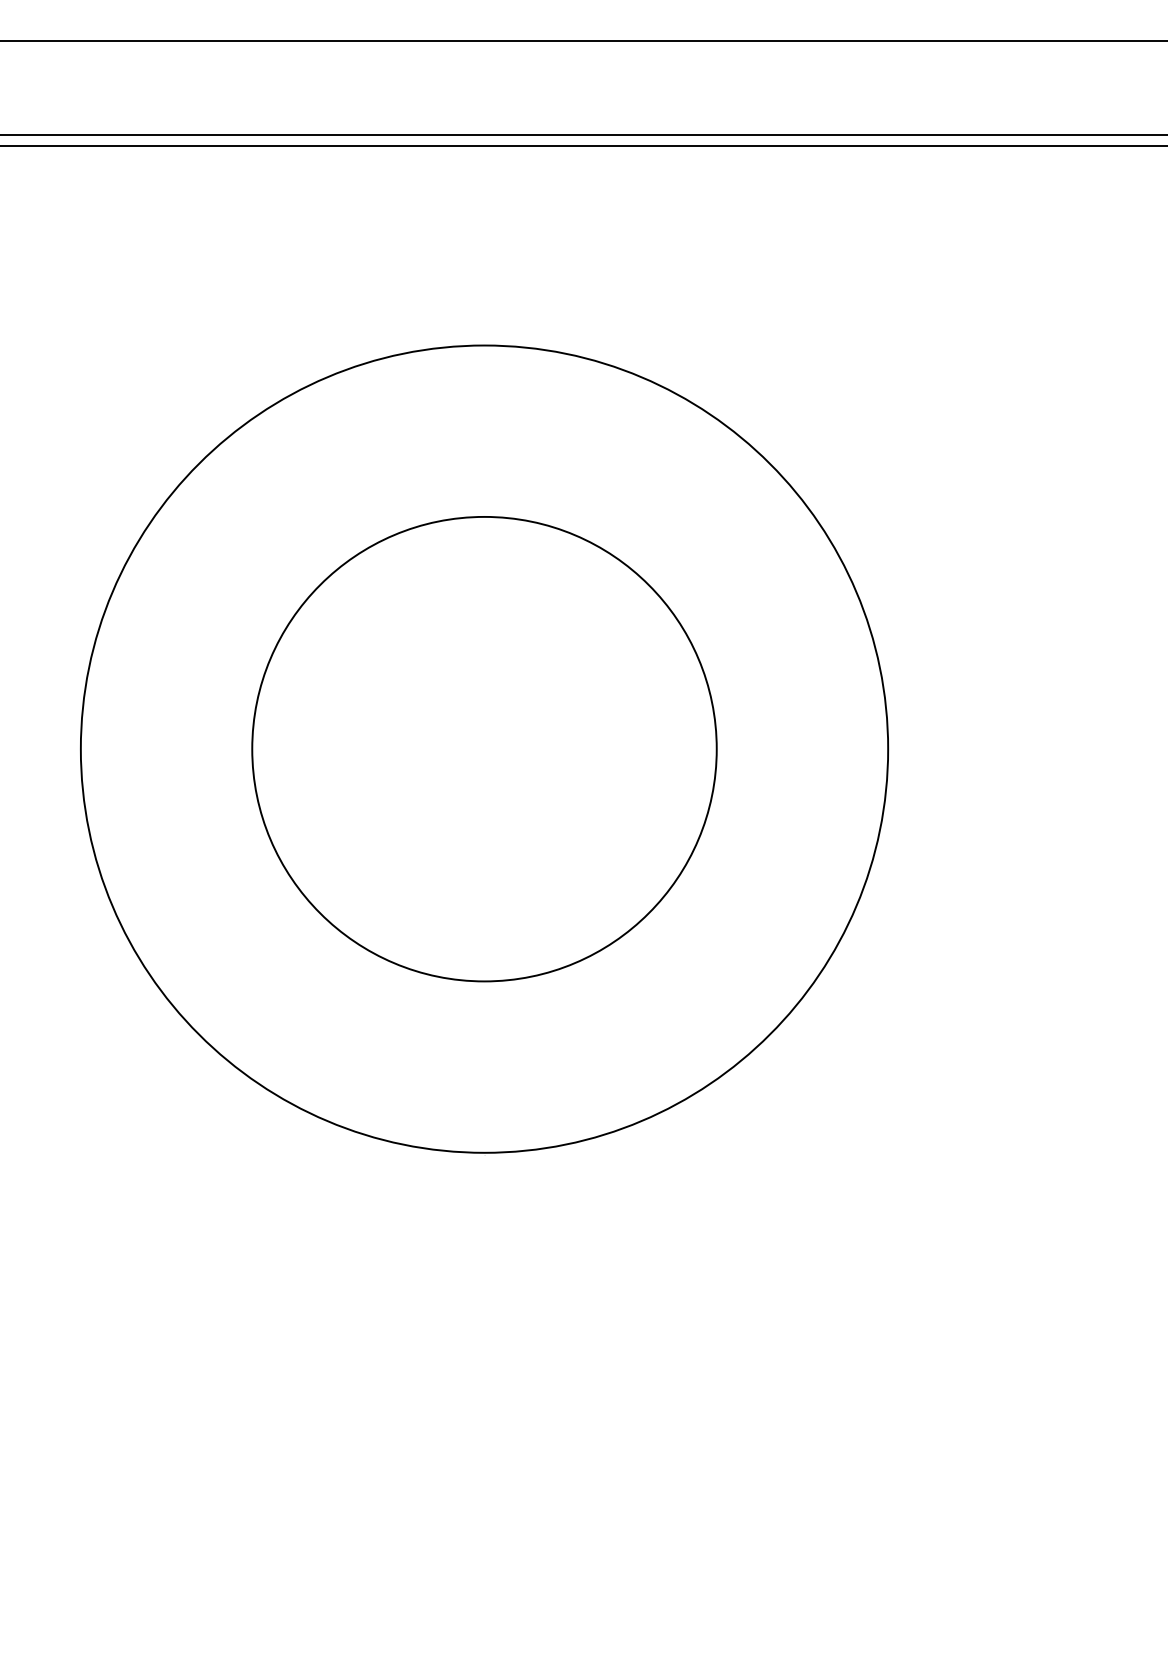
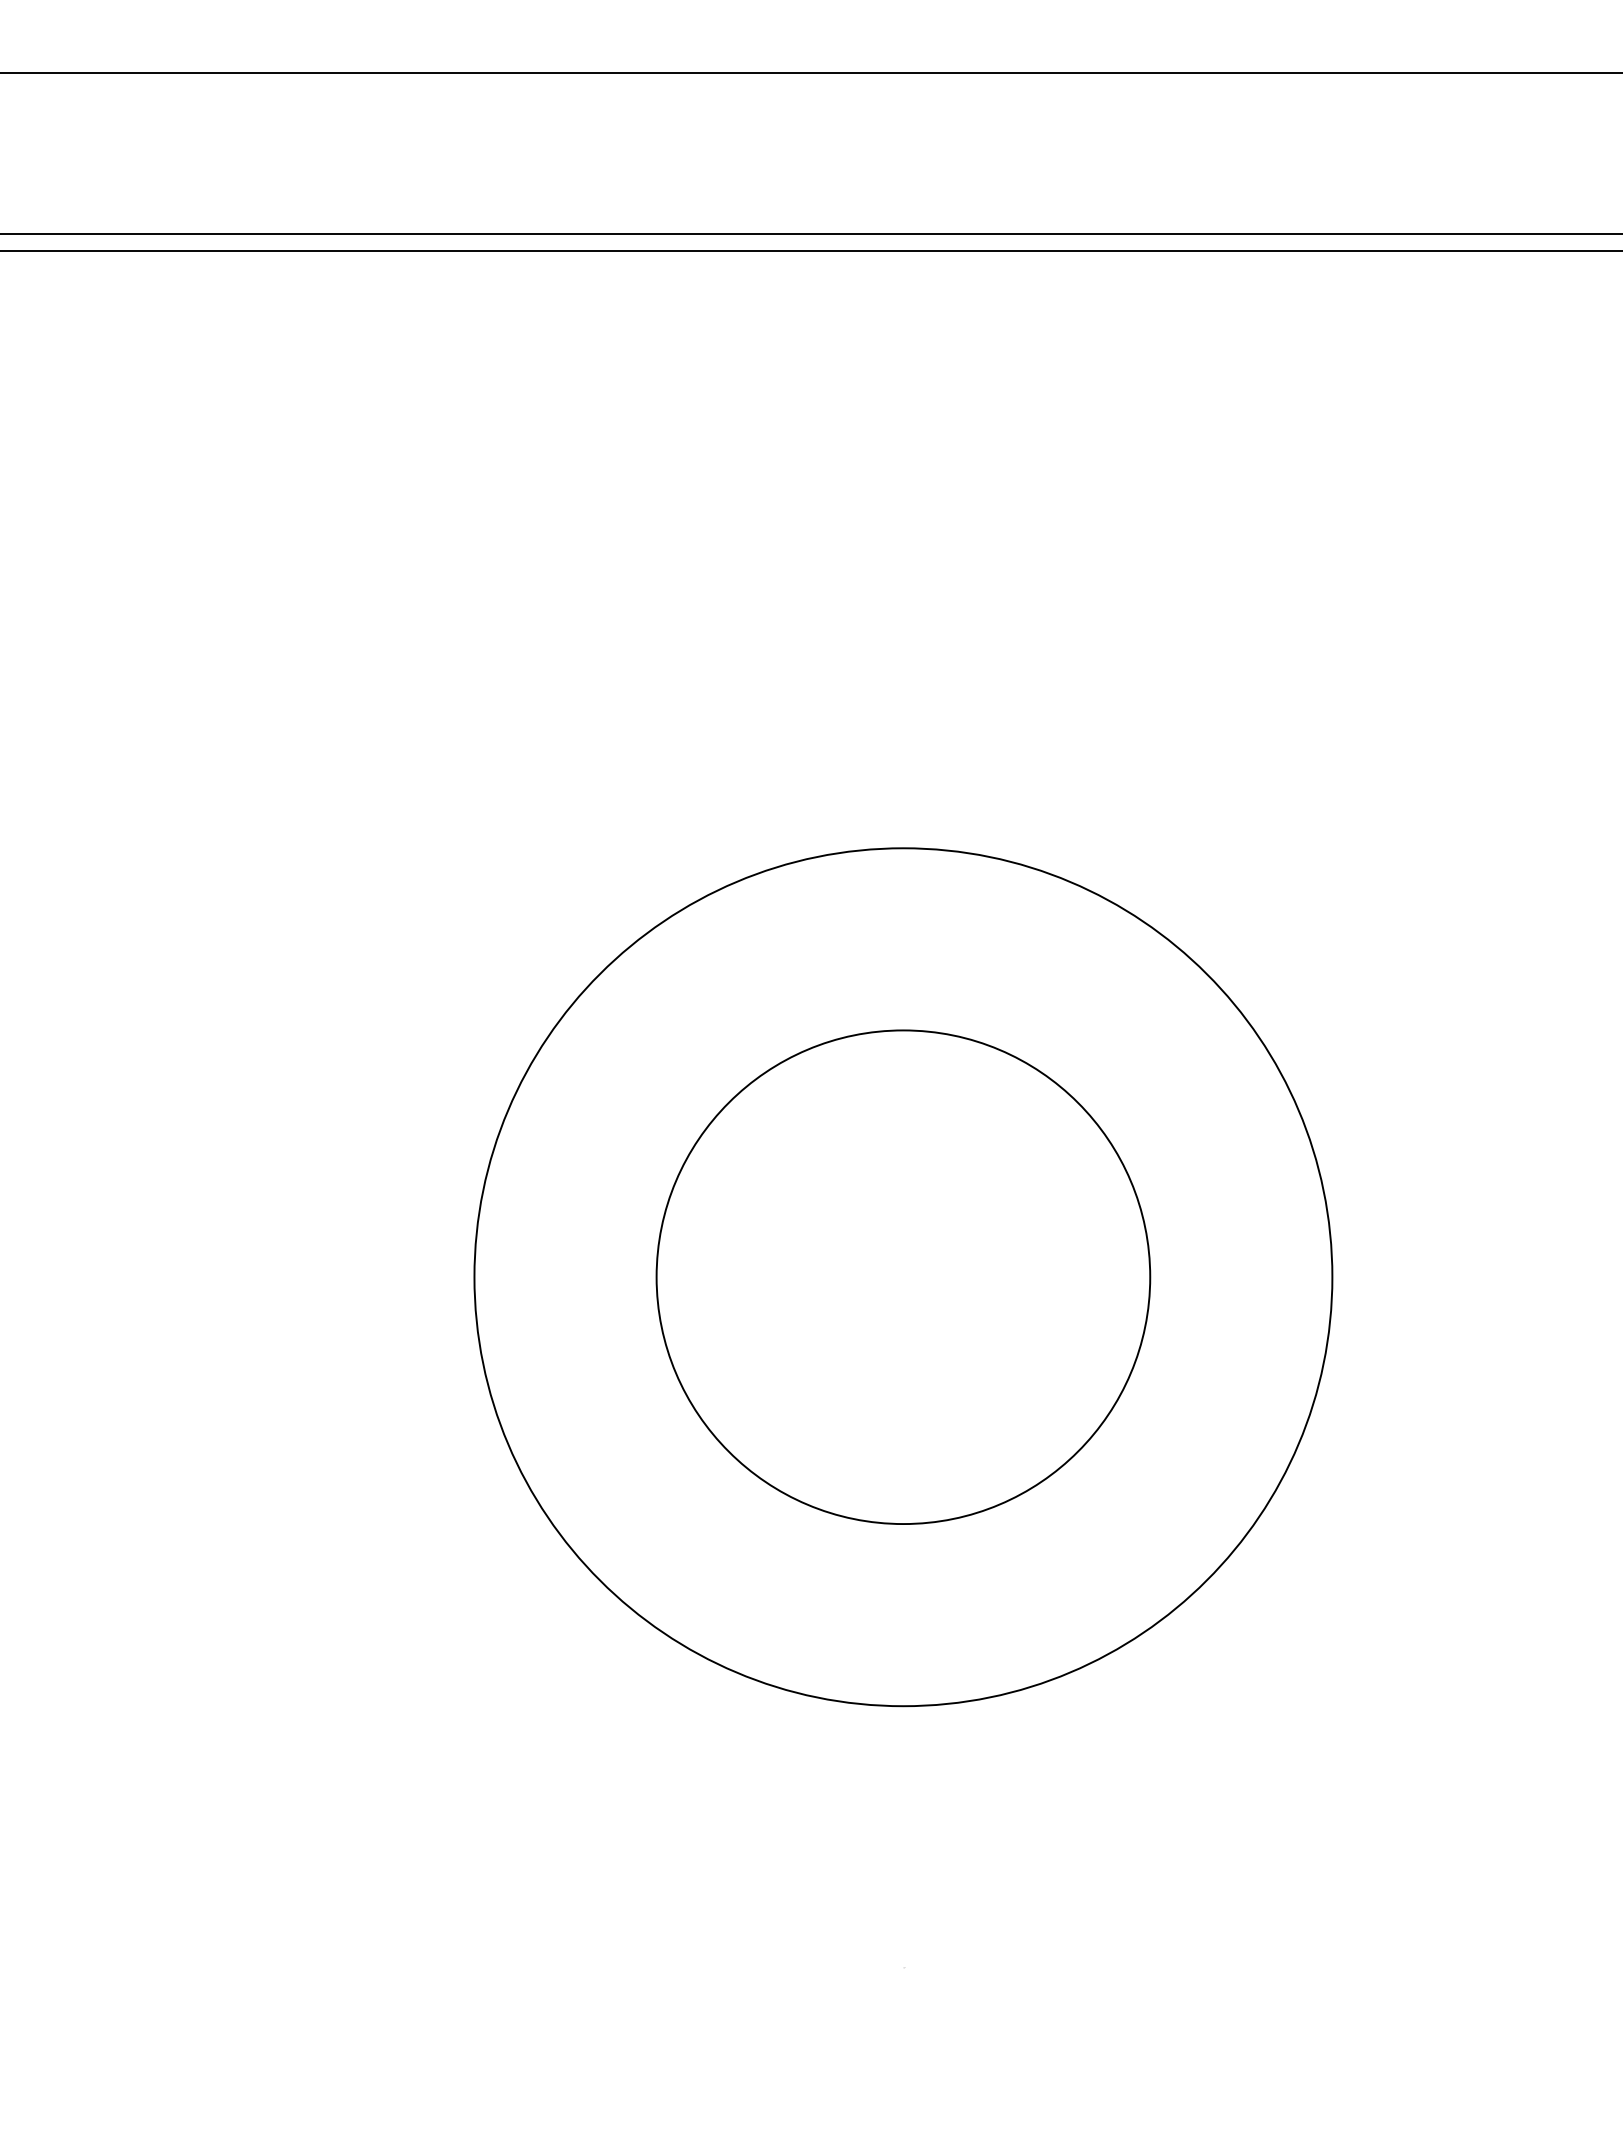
circle: (484, 748) -> (903, 1276), size x0.62
circle: (484, 749) -> (903, 1277), size x0.62

